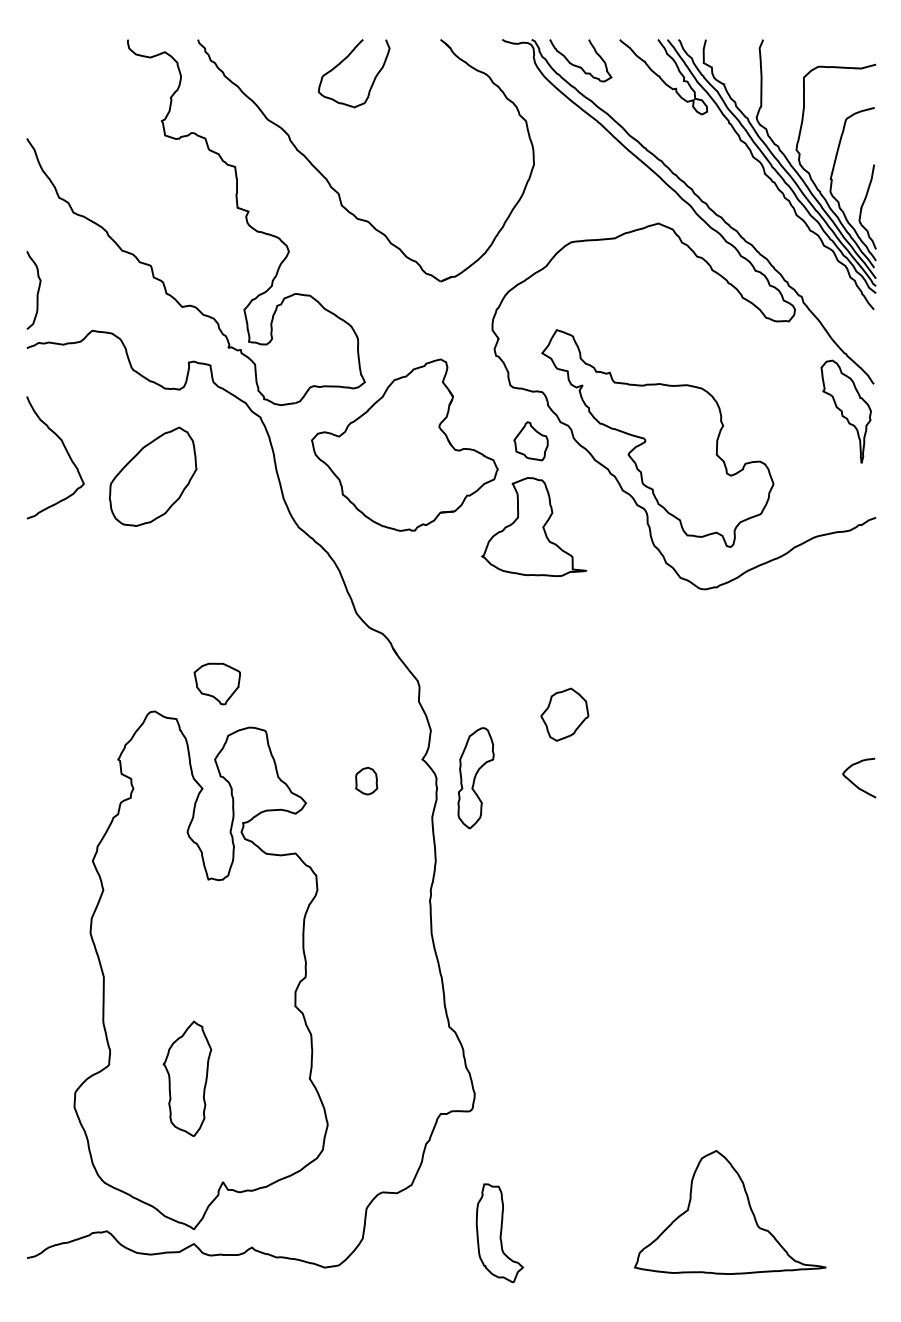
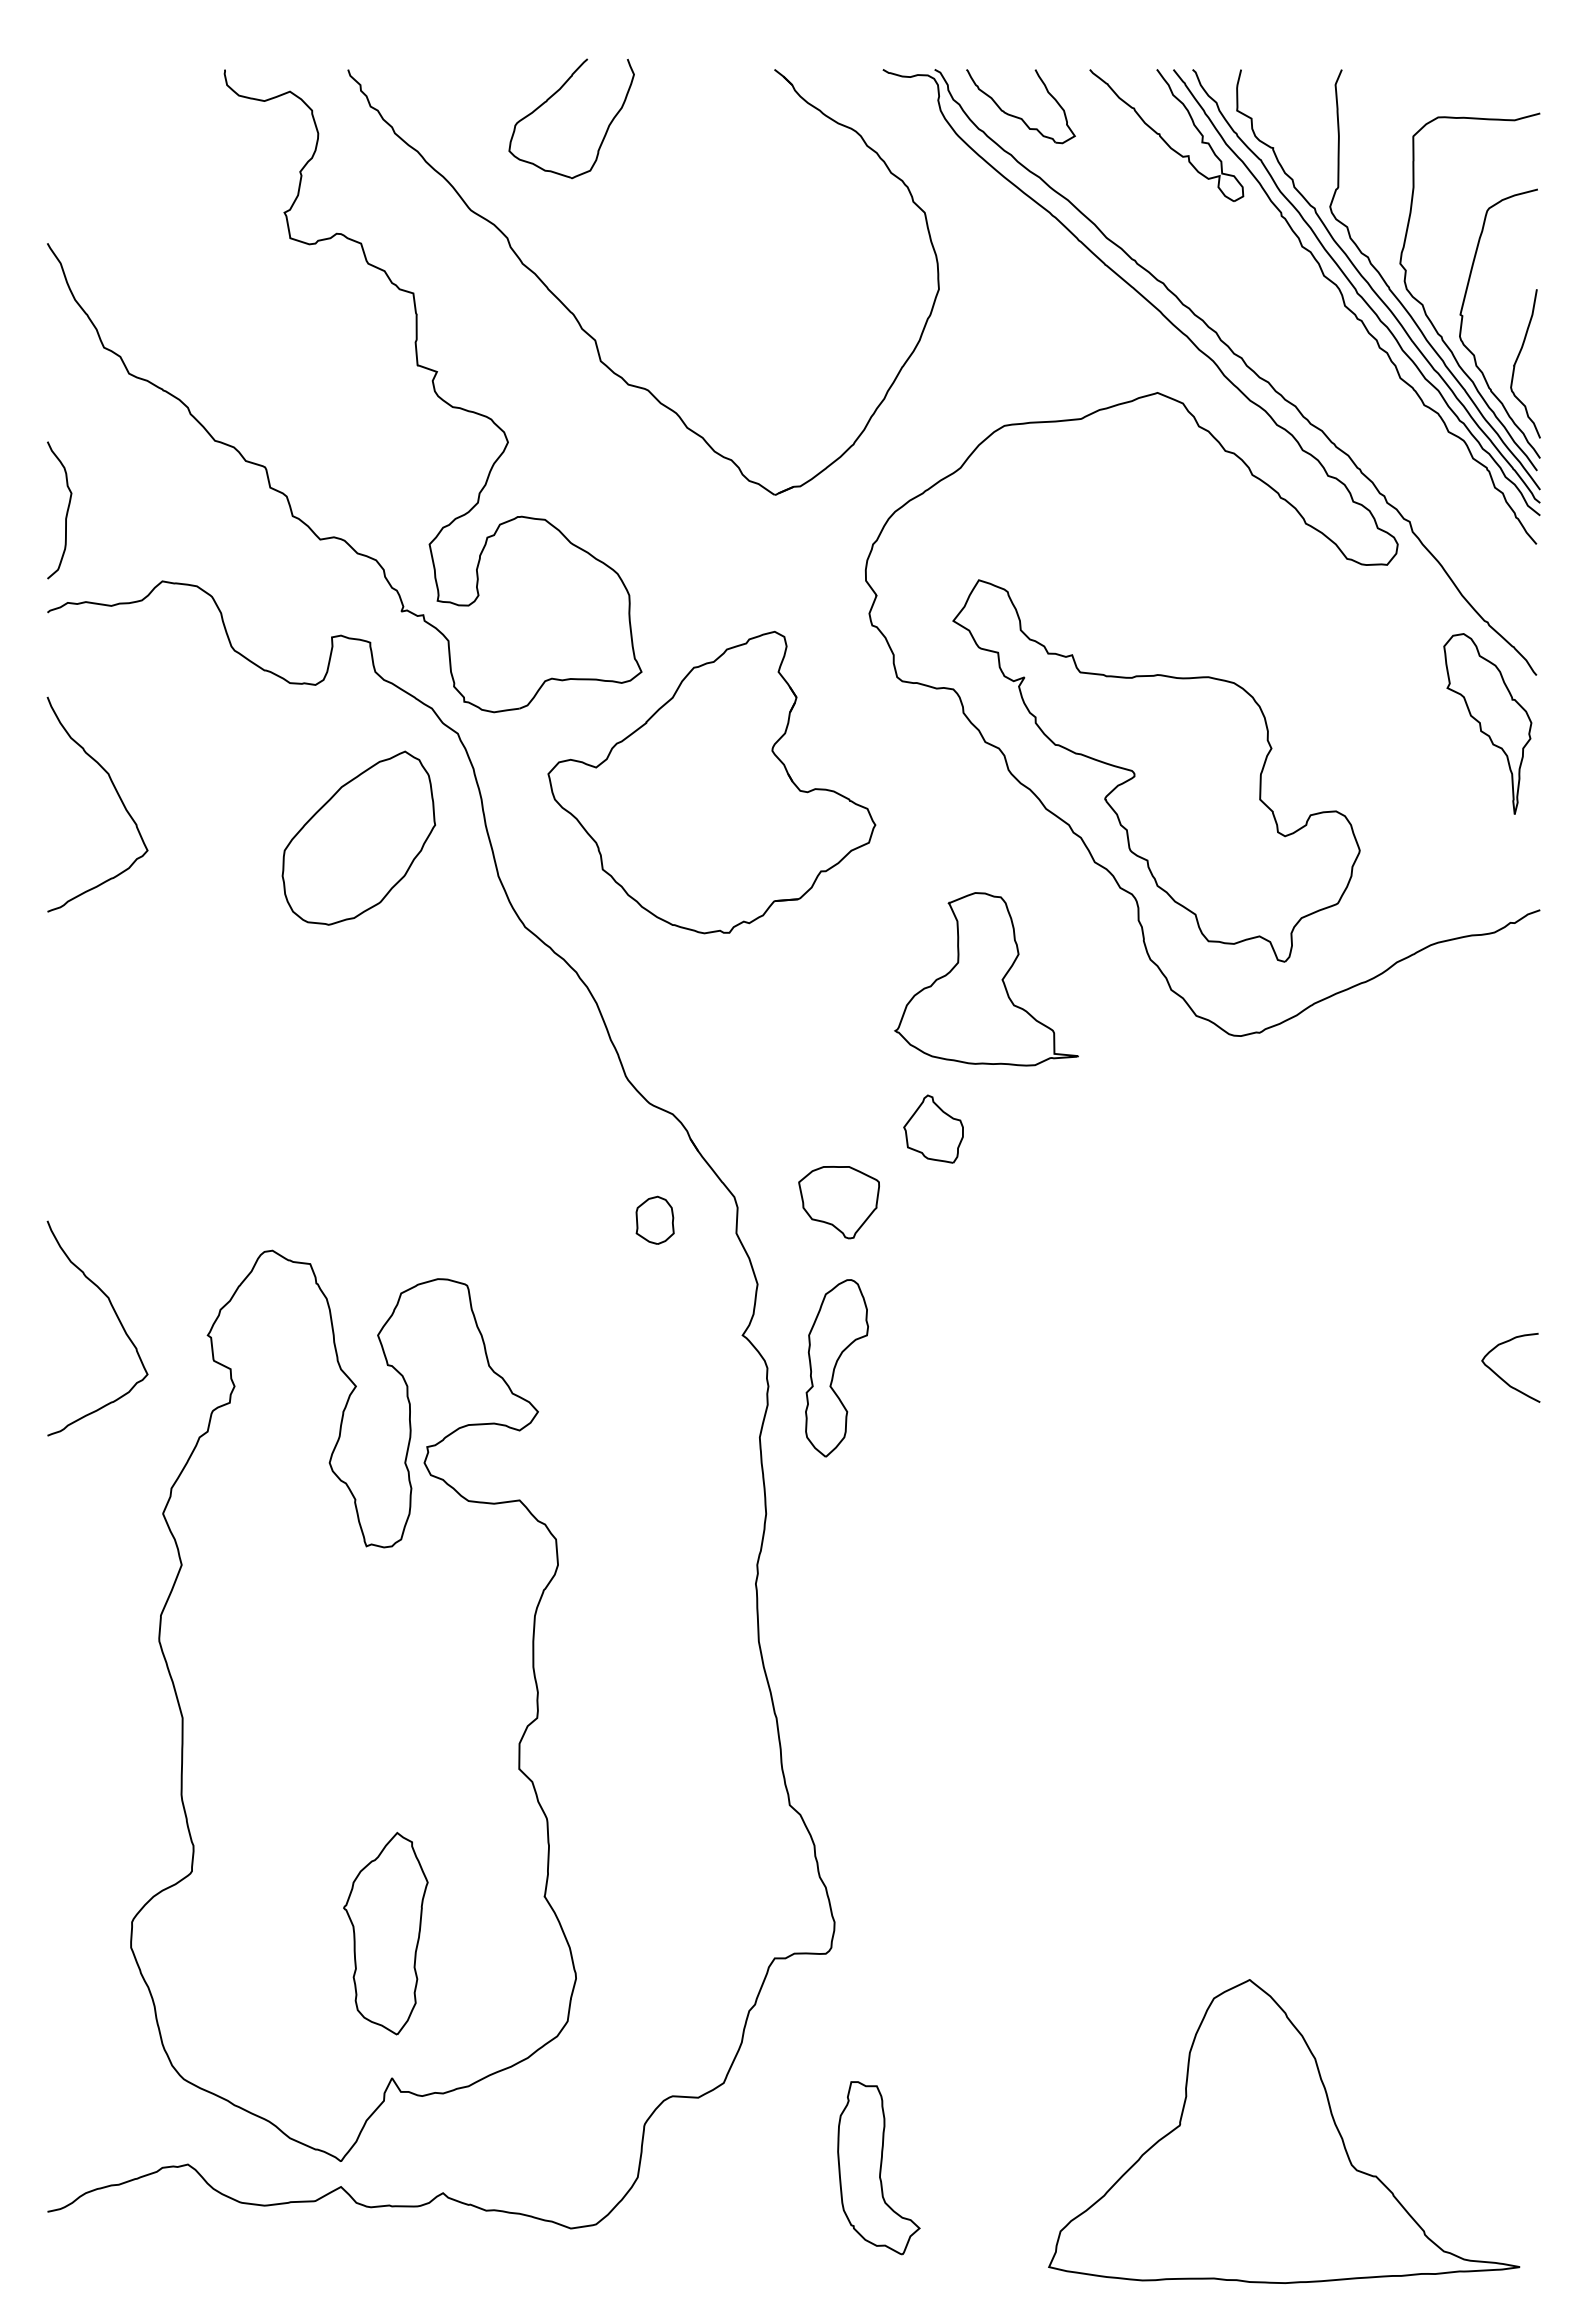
part: (342, 62) -> (551, 99), moved
part: (530, 441) -> (932, 1129), moved
part: (152, 476) -> (357, 837), moved
part: (534, 526) -> (987, 978), moved
part: (216, 683) -> (837, 1201), moved
part: (564, 714) -> (992, 1256), removed
curve: (66, 750) -> (116, 1319), added
part: (366, 780) -> (654, 1219), moved
part: (187, 1078) -> (385, 1932), moved
part: (730, 1212) -> (1284, 2131), size x1.4

